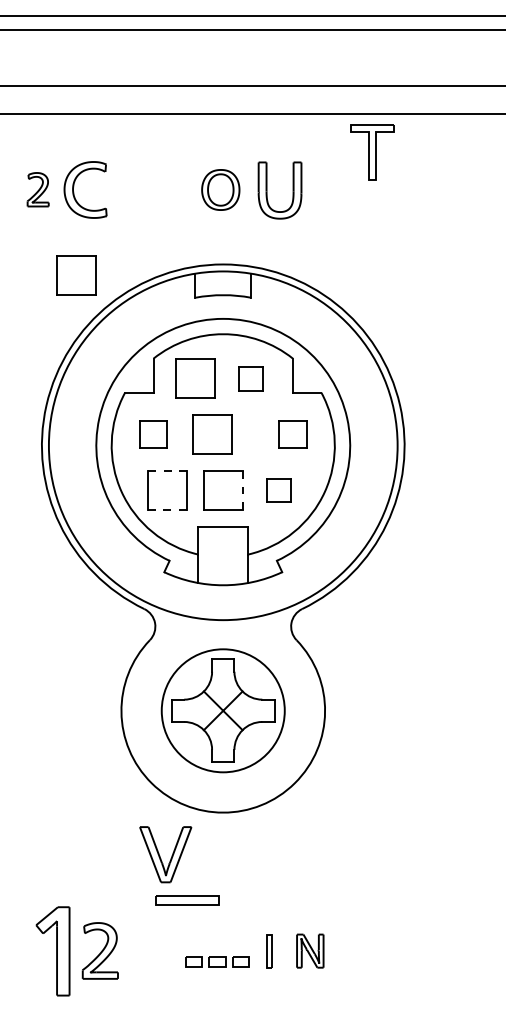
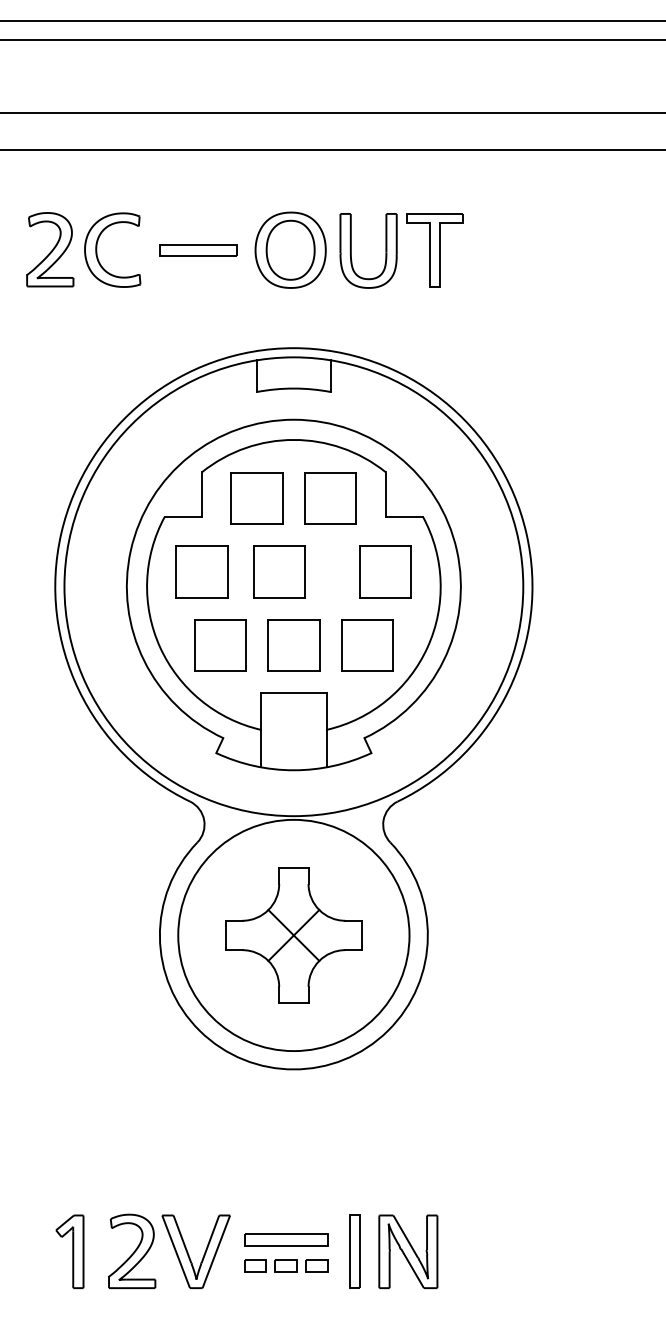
part: (371, 153) -> (434, 250), moved
part: (38, 189) -> (50, 249), size x1.67
part: (220, 189) -> (290, 249), size x1.43
part: (150, 190) -> (198, 250), added
part: (77, 274) -> (101, 361), removed
part: (251, 378) -> (330, 498), size x1.67
part: (153, 434) -> (201, 571), size x1.43
part: (292, 434) -> (385, 571), size x1.43
line: (167, 470) -> (220, 619), dashed -> solid
line: (242, 490) -> (319, 645), dashed -> solid
part: (279, 490) -> (367, 645), size x1.67
line: (167, 510) -> (220, 671), dashed -> solid
circle: (222, 710) -> (293, 935), size x1.43
part: (160, 856) -> (189, 1254), moved
part: (188, 900) -> (286, 1239), moved
part: (52, 951) -> (69, 1251), size x0.62
part: (269, 951) -> (354, 1251), size x1.67
part: (310, 951) -> (408, 1251), size x1.67

